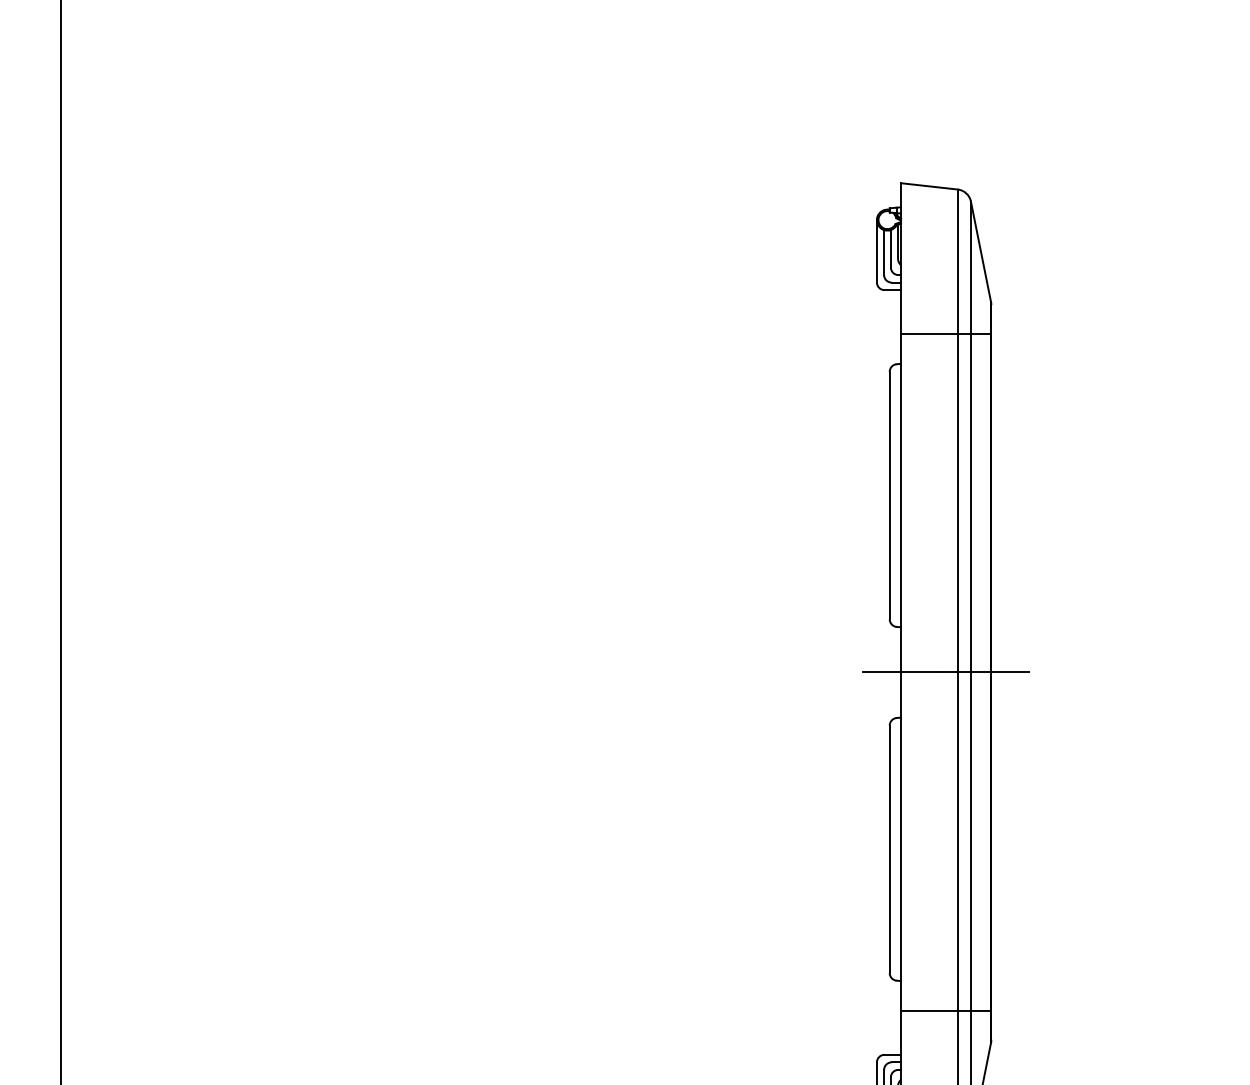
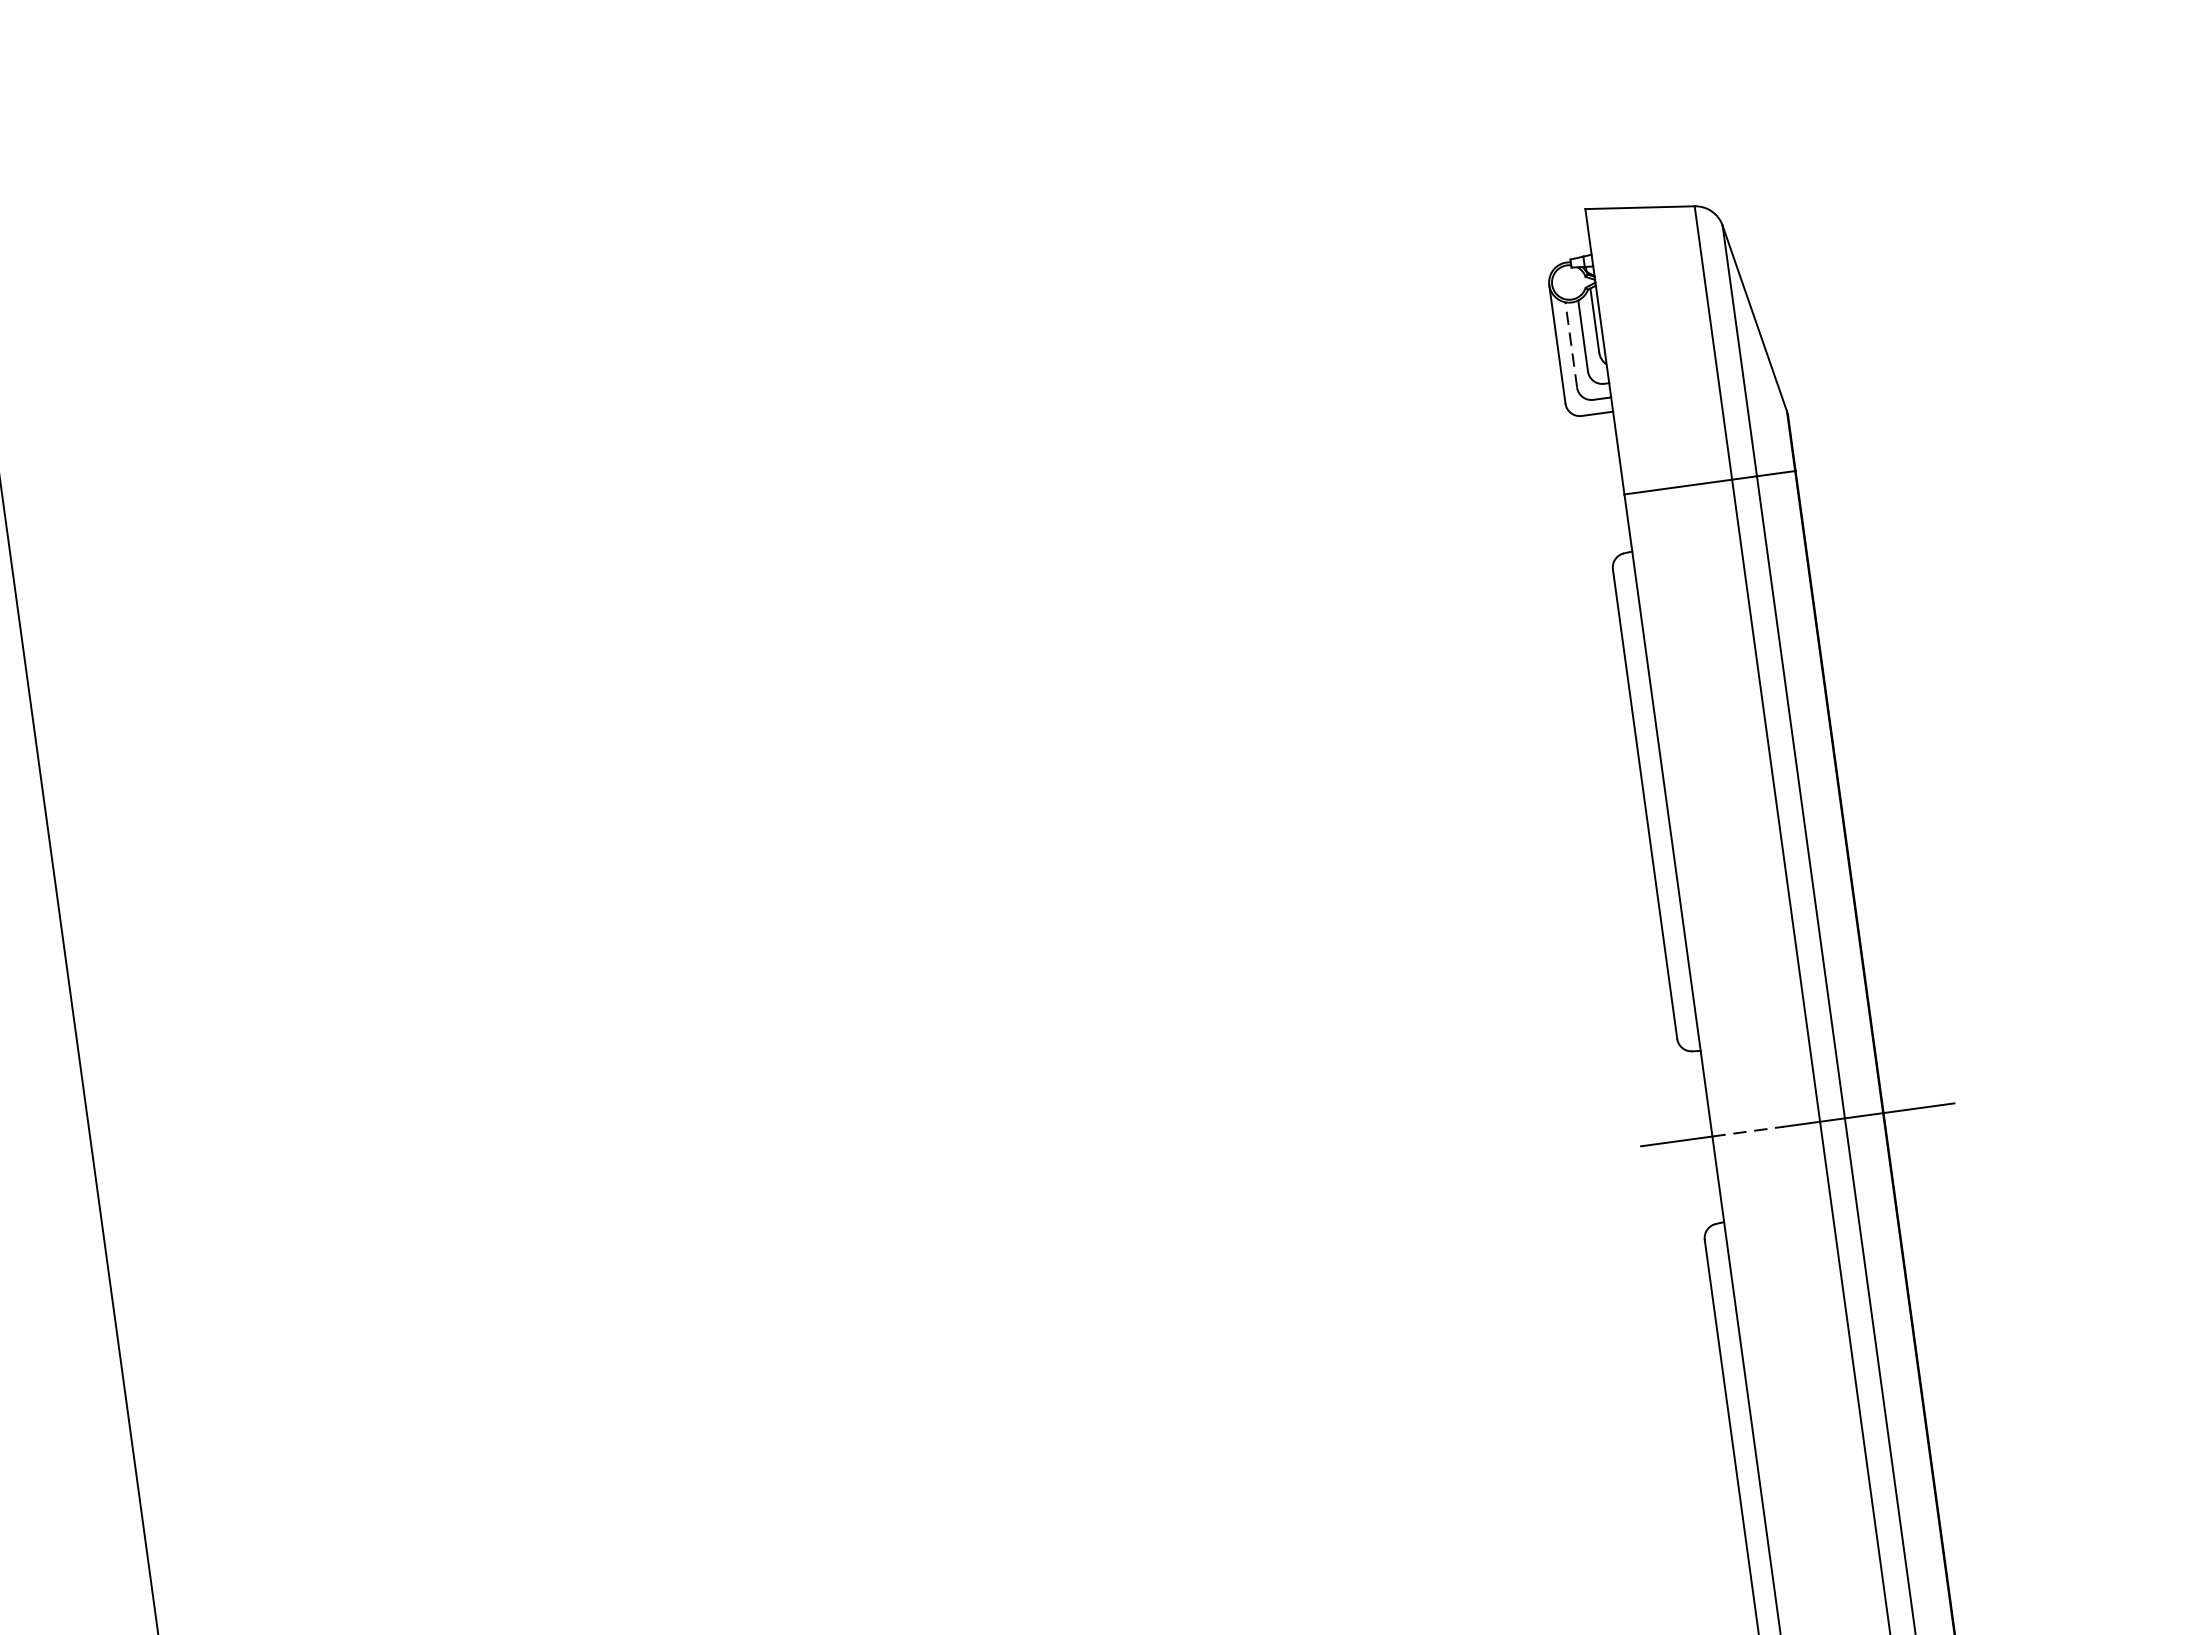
line: (884, 252) -> (1572, 344), solid -> dashed
line: (919, 672) -> (1747, 1131), solid -> dashed

